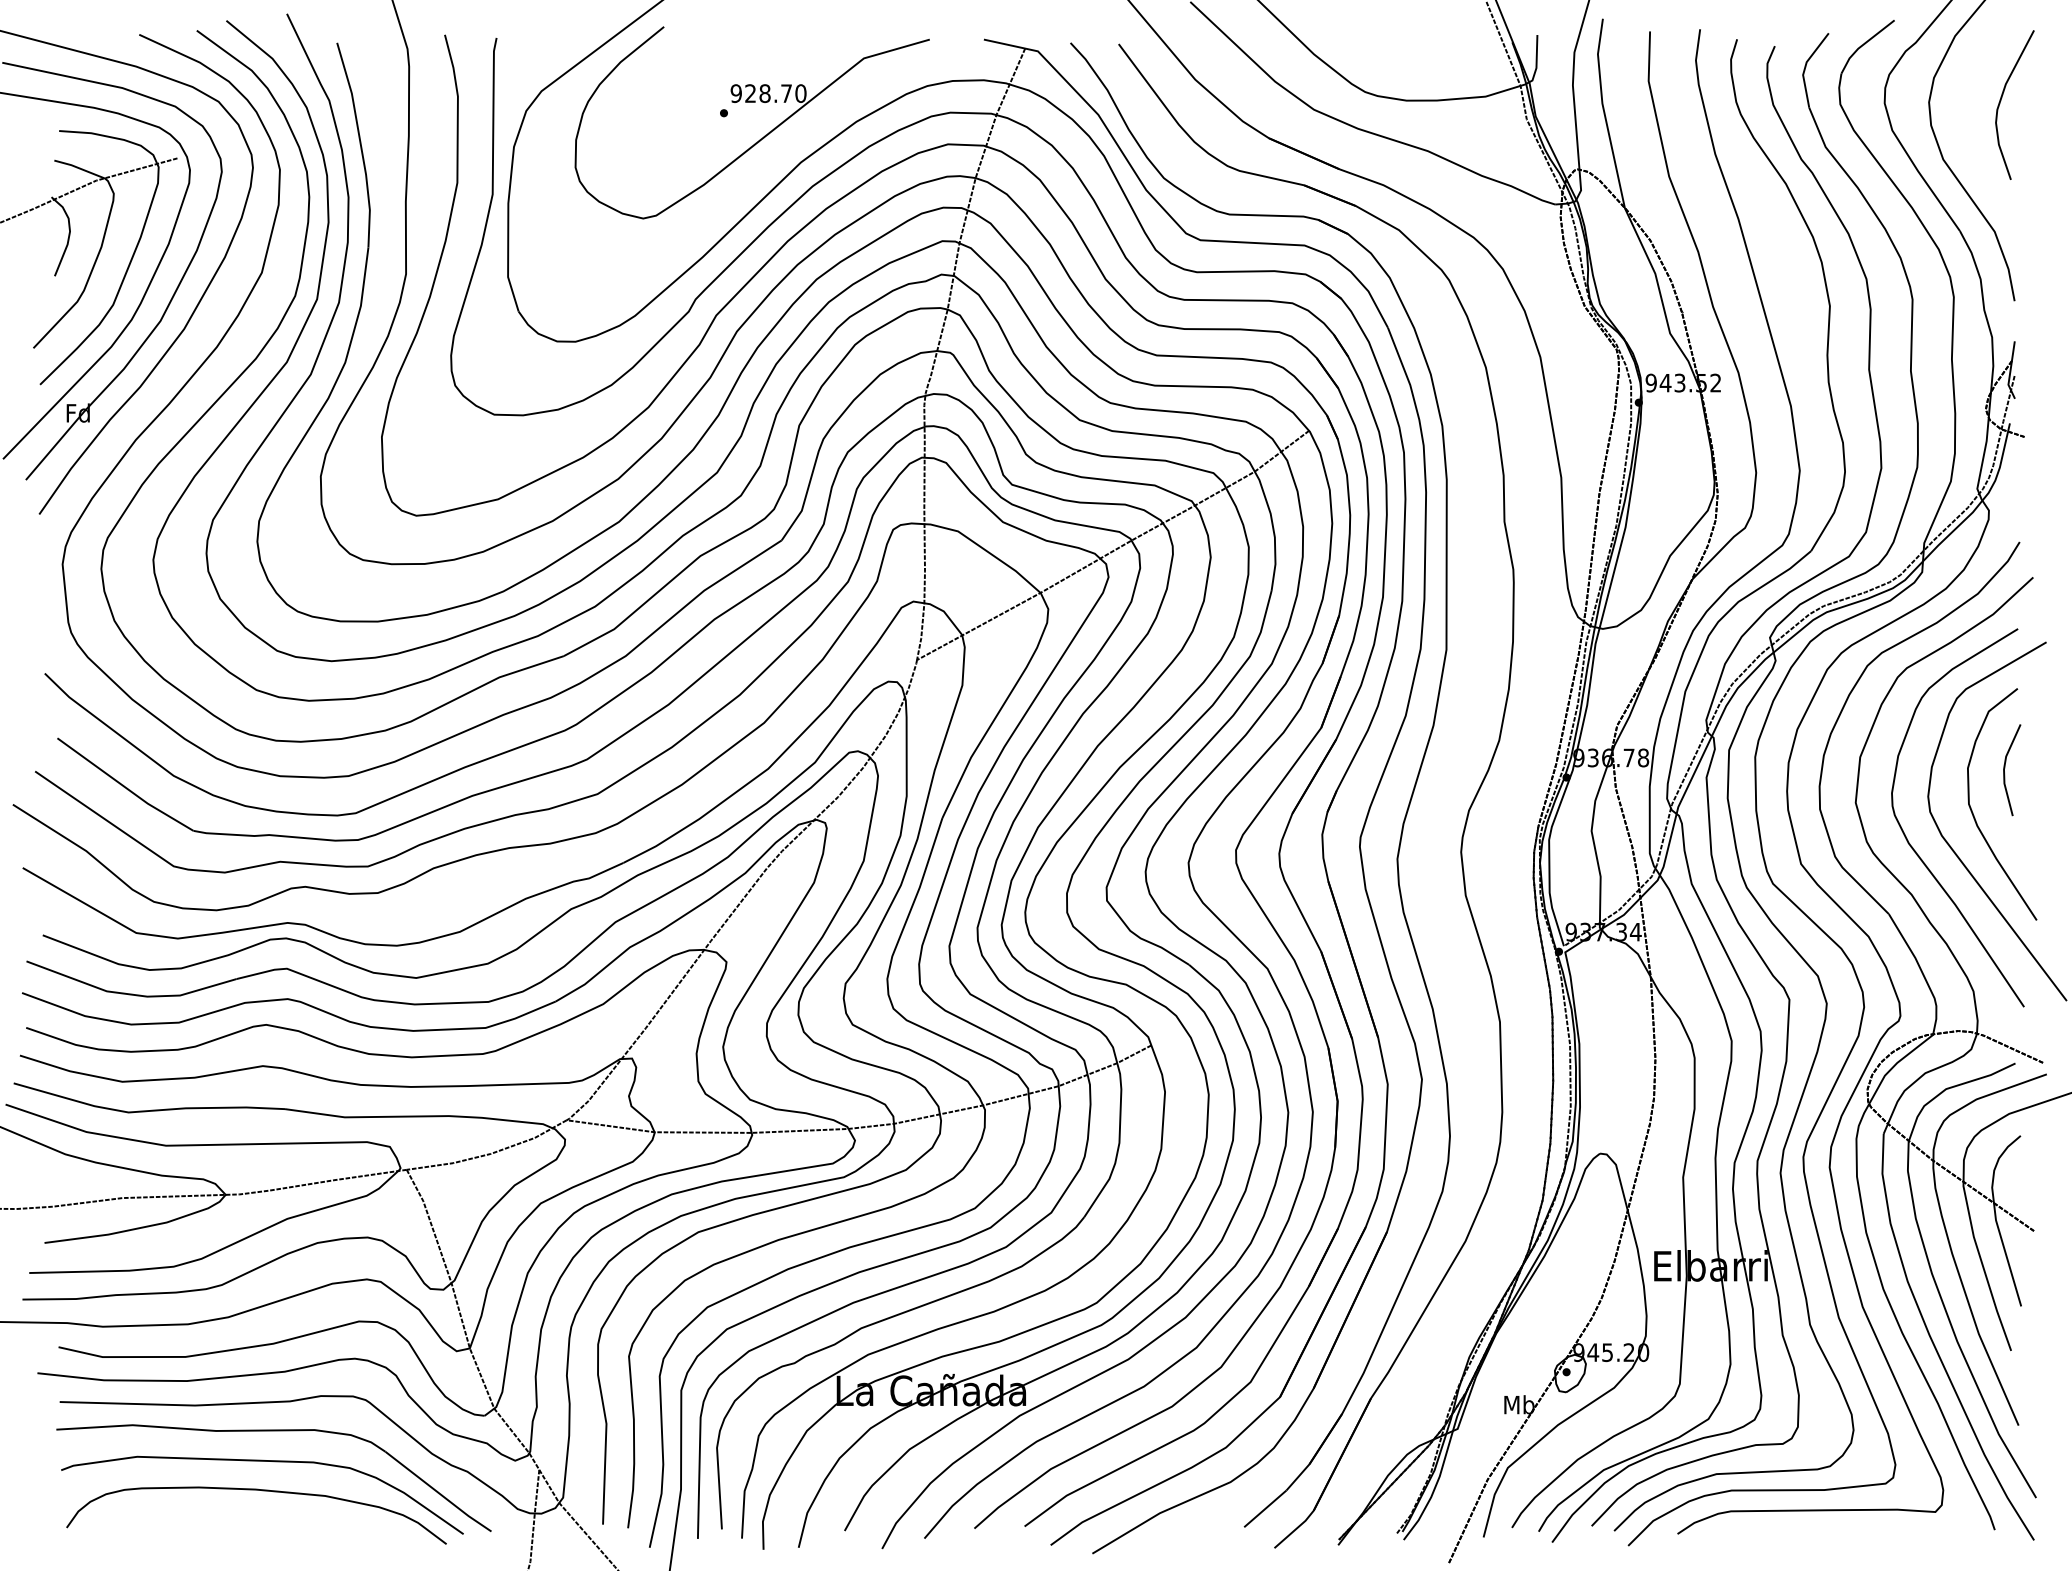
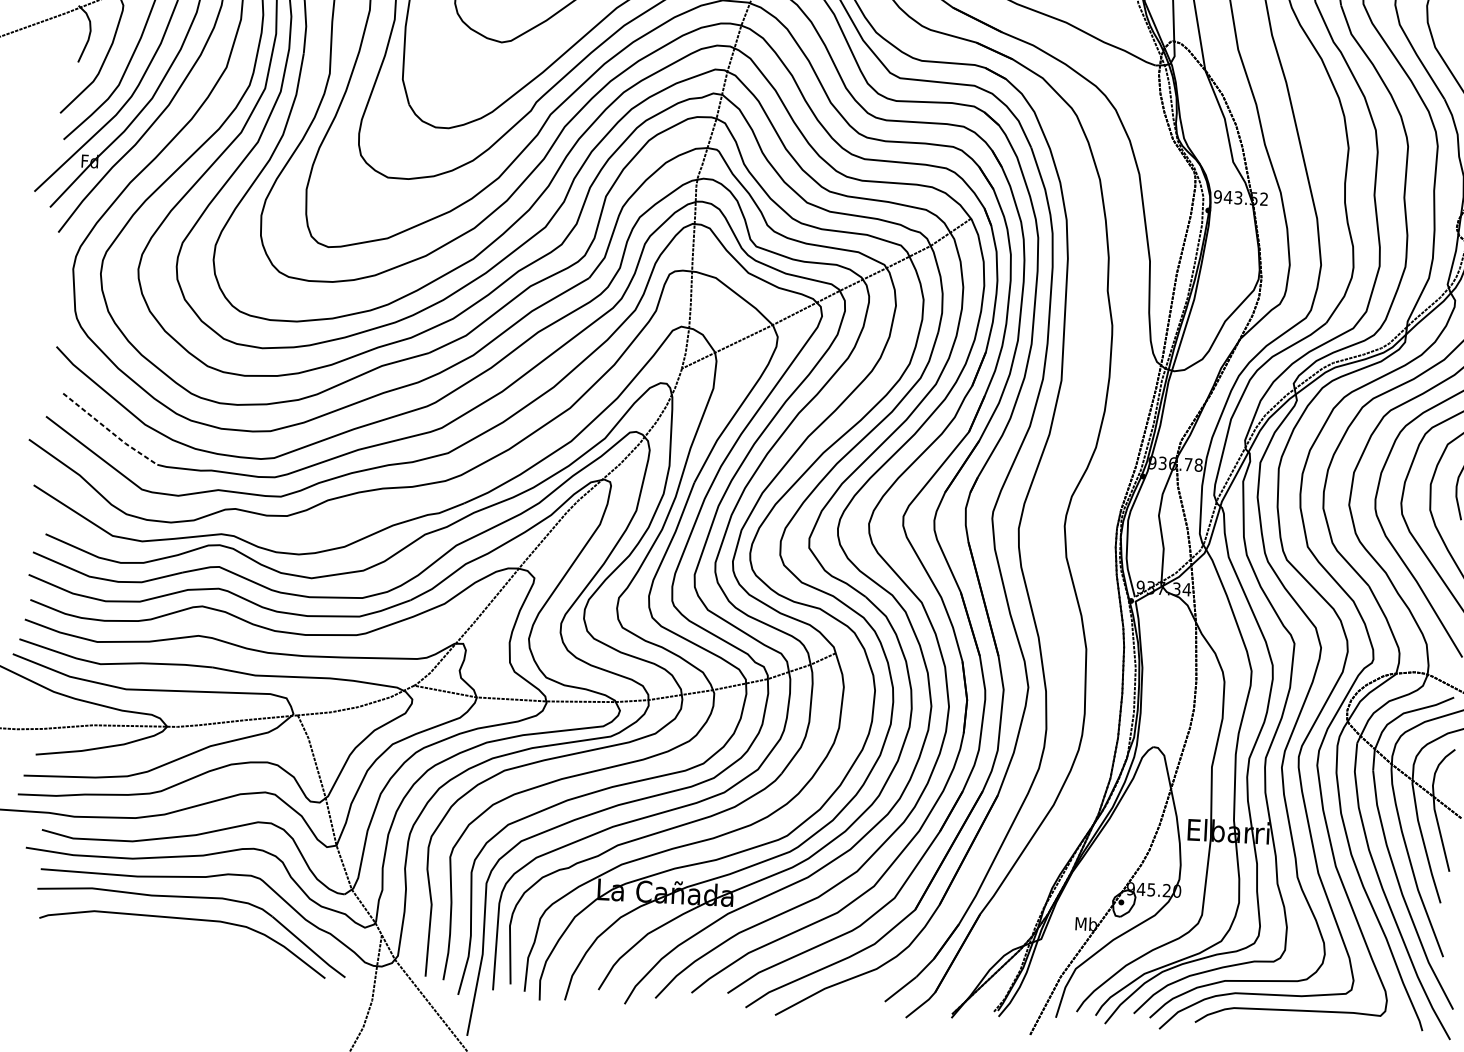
line: (125, 787) -> (110, 431), solid -> dashed
curve: (262, 1491) -> (182, 940), removed

